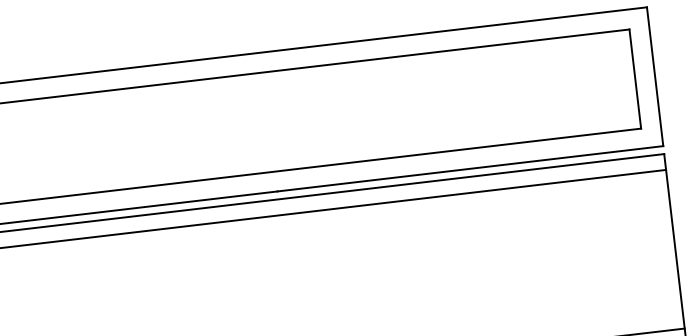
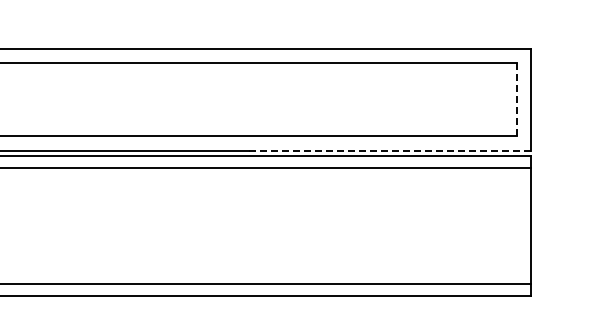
line: (634, 78) -> (516, 99), solid -> dashed
line: (471, 168) -> (390, 150), solid -> dashed

